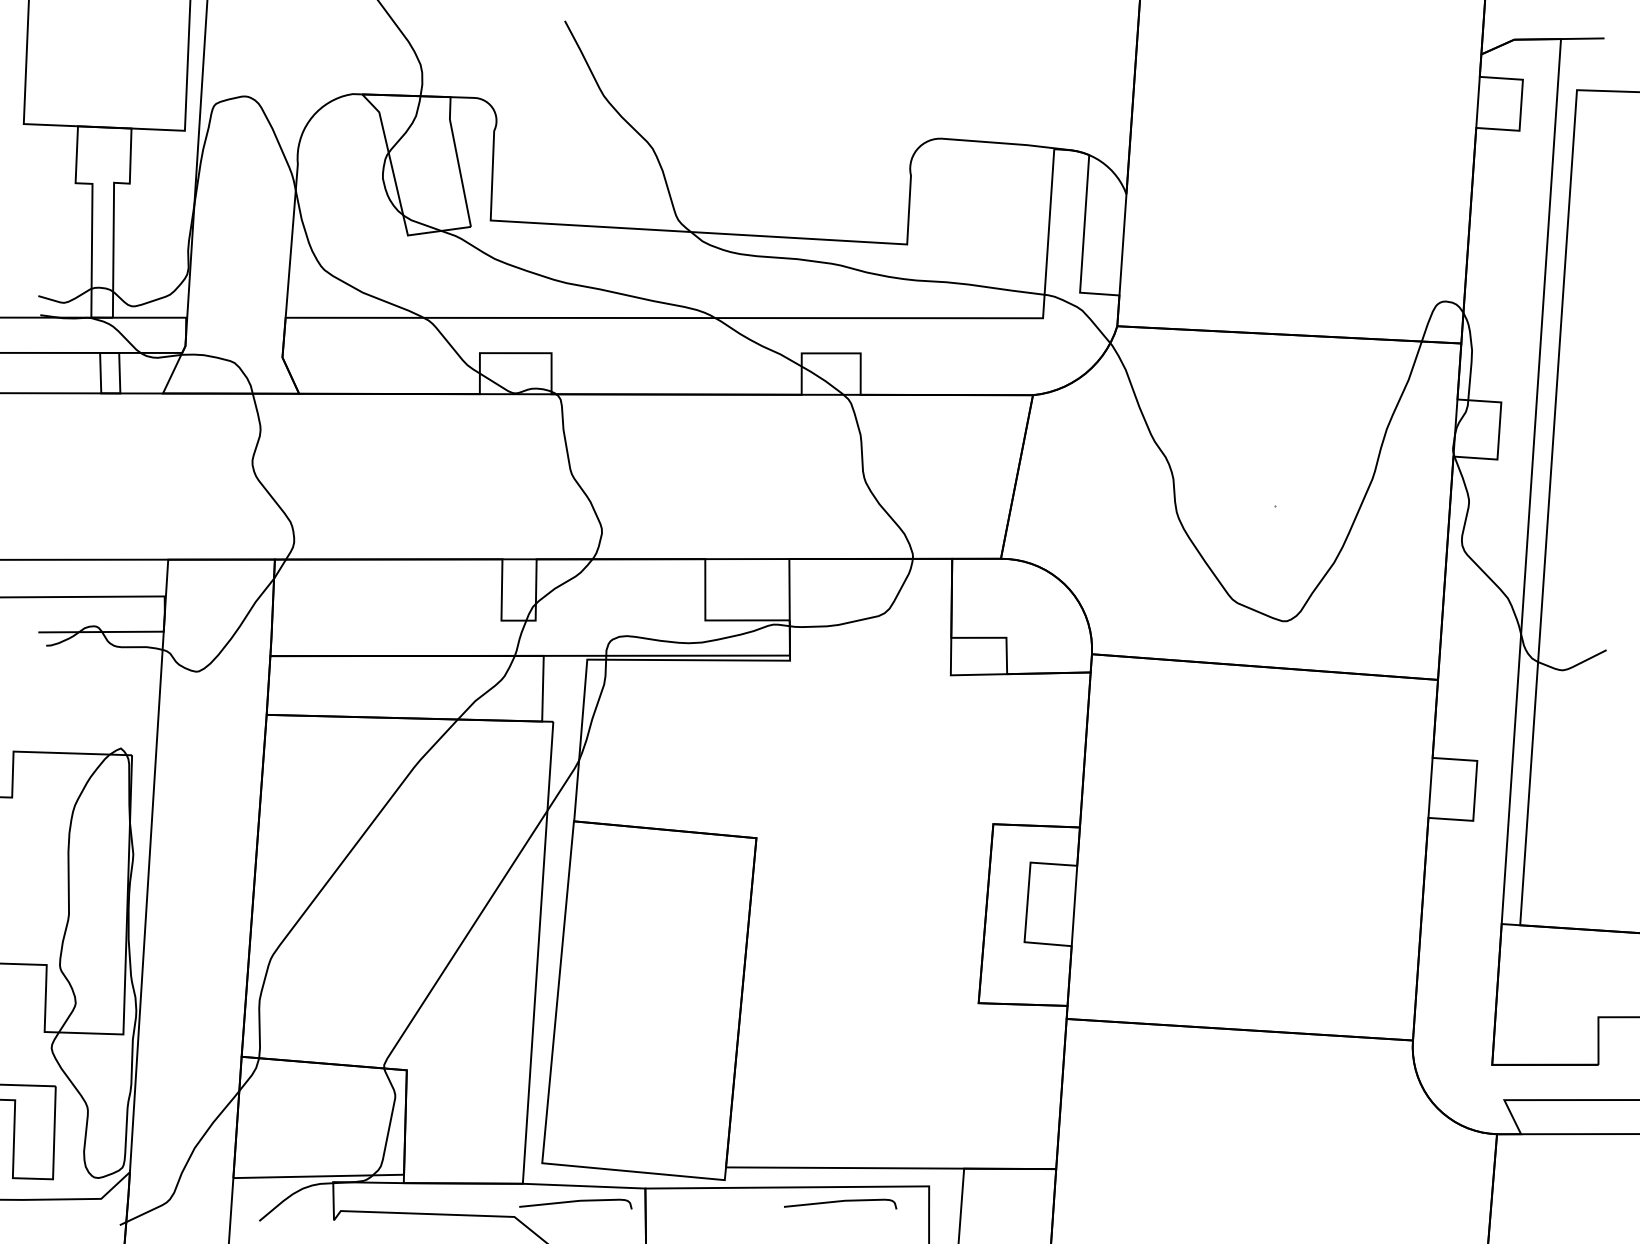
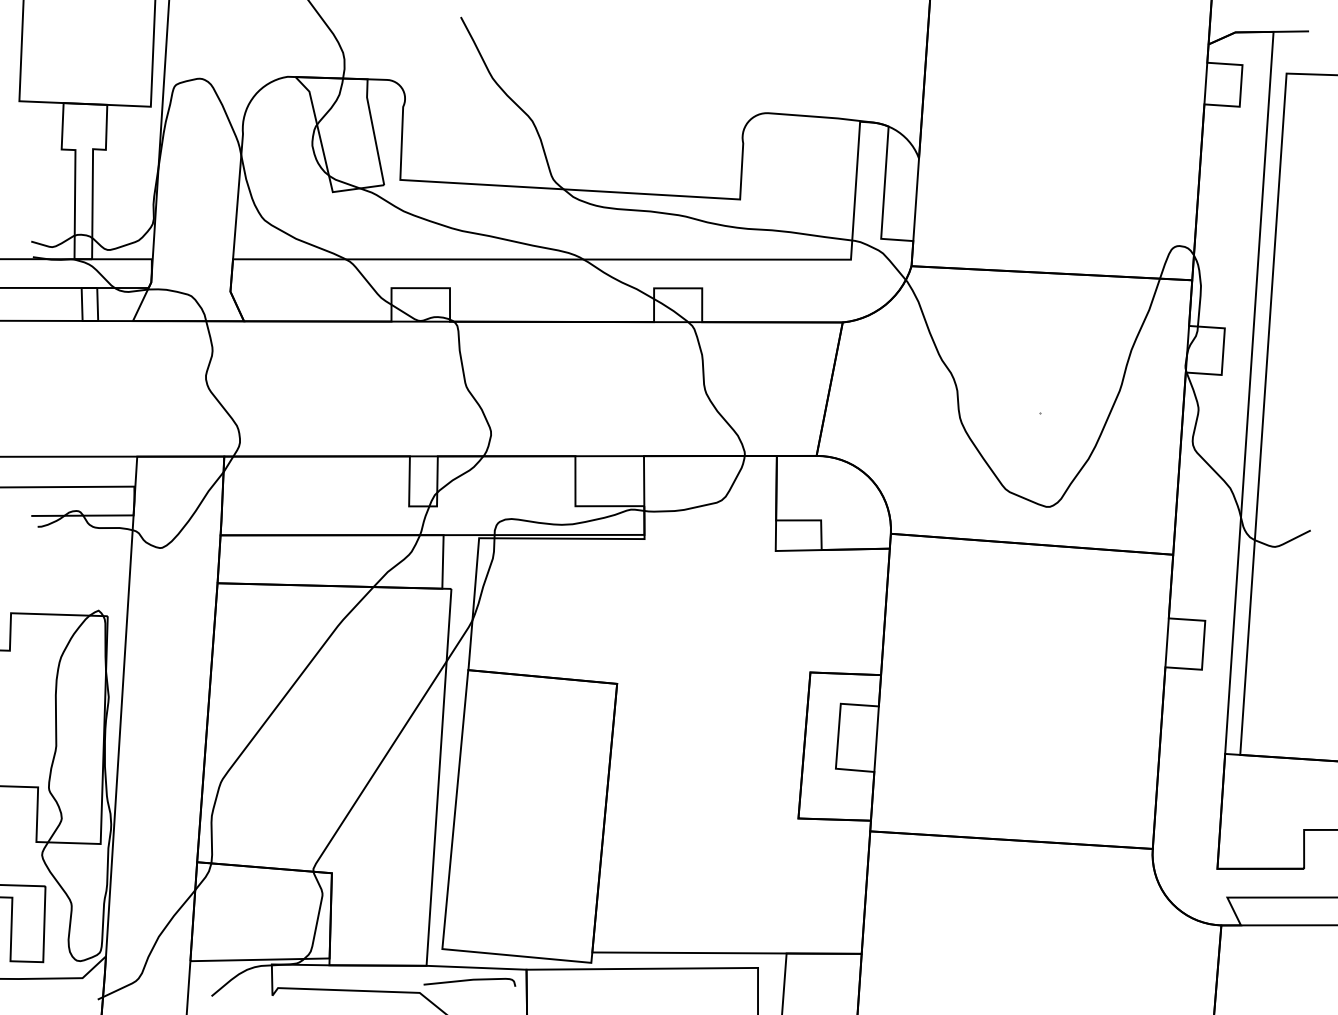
curve: (840, 1201) -> (685, 980), removed

